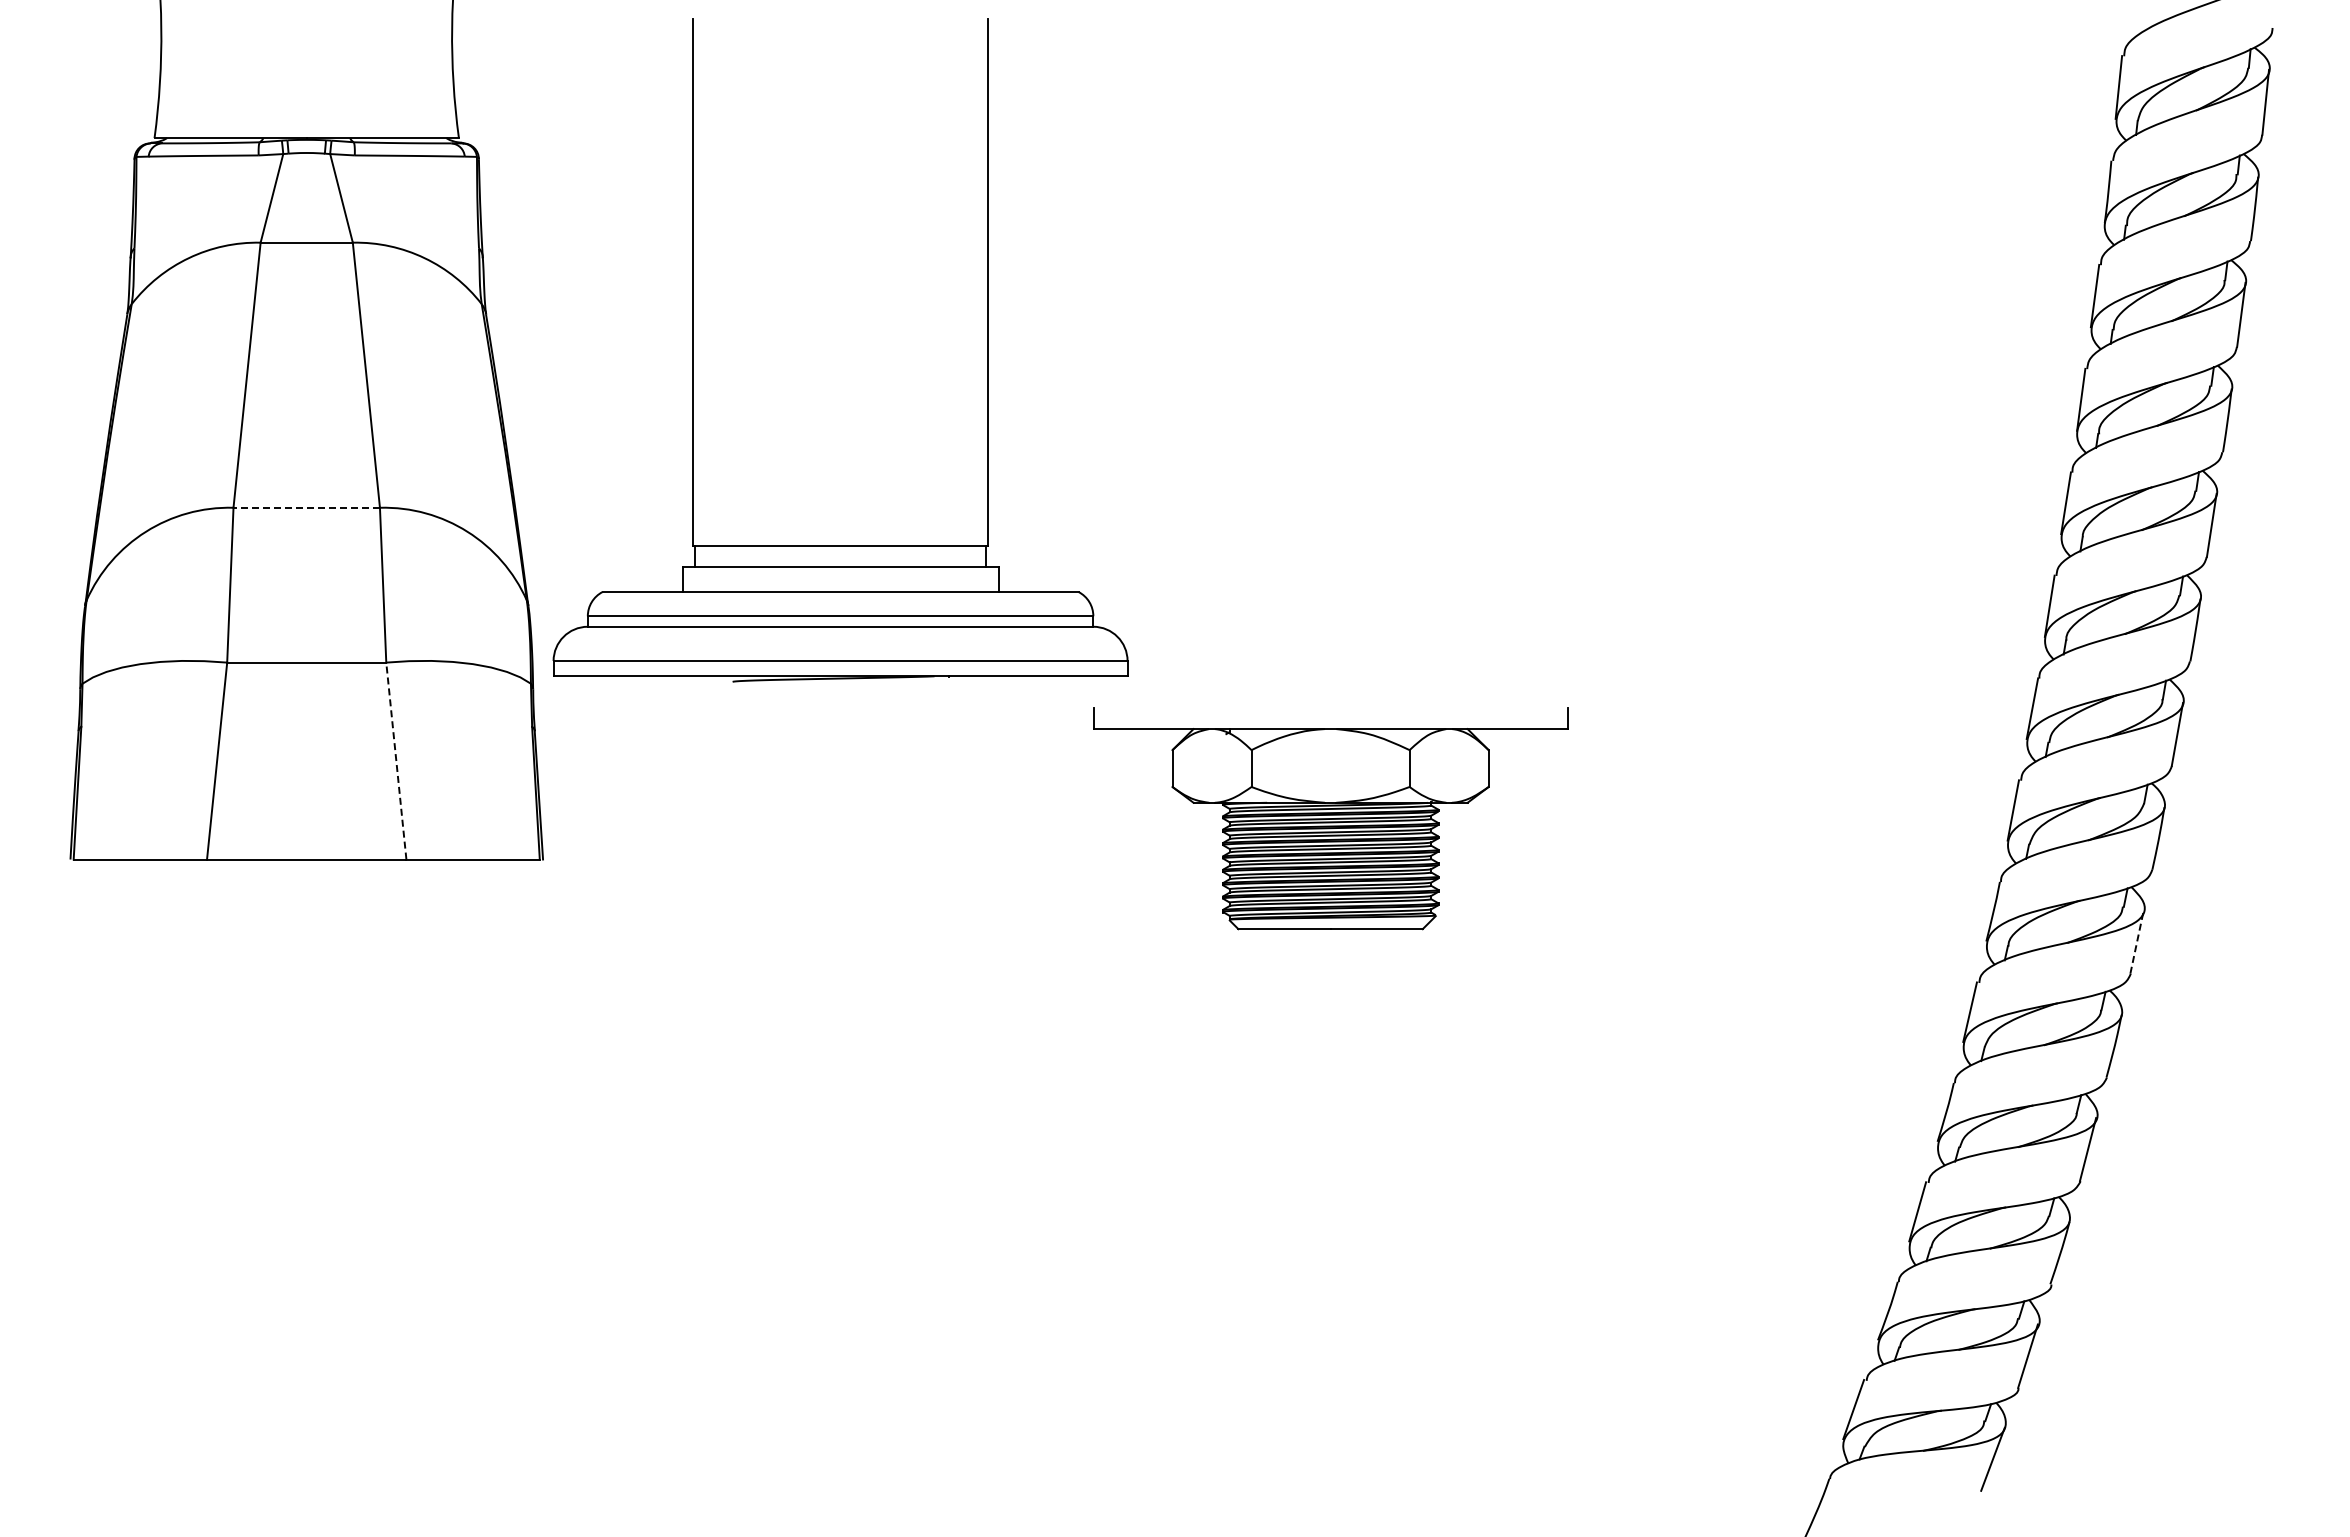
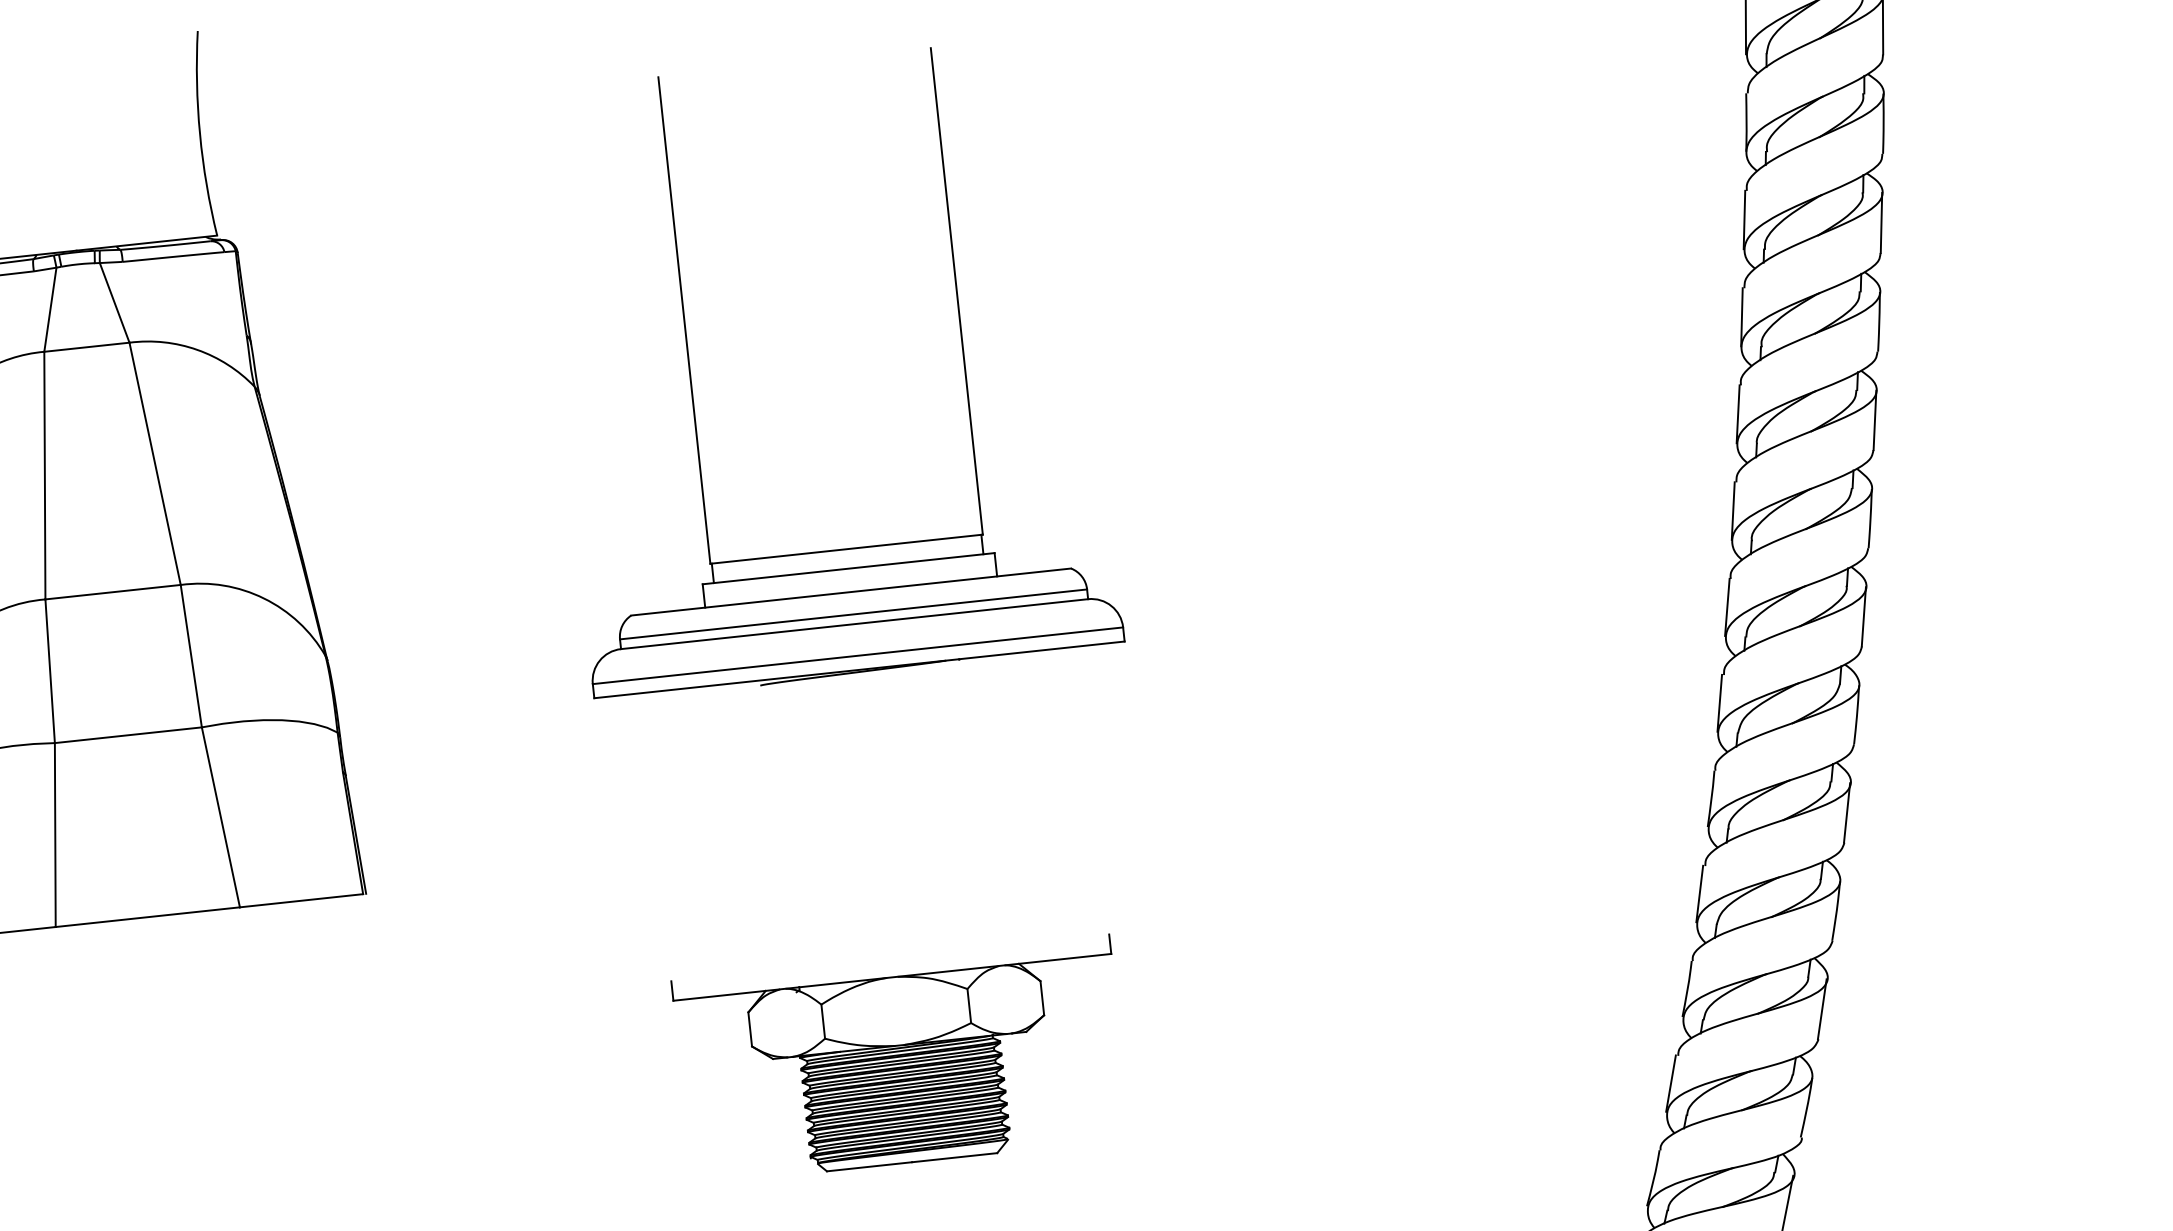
part: (693, 350) -> (691, 383), moved
line: (306, 507) -> (112, 591), dashed -> solid
line: (396, 761) -> (221, 817), dashed -> solid
part: (1330, 818) -> (901, 1059), moved
line: (2137, 941) -> (1847, 812), dashed -> solid

